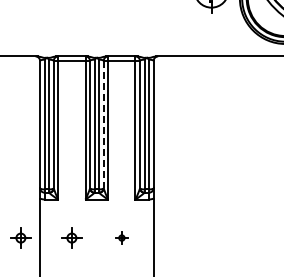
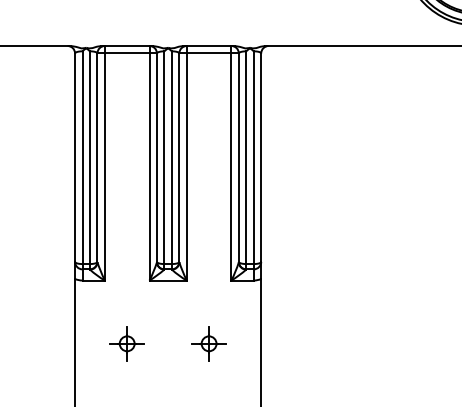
line: (103, 124) -> (179, 157), dashed -> solid
part: (20, 237) -> (42, 342), removed
part: (121, 237) -> (208, 342), size x1.67

